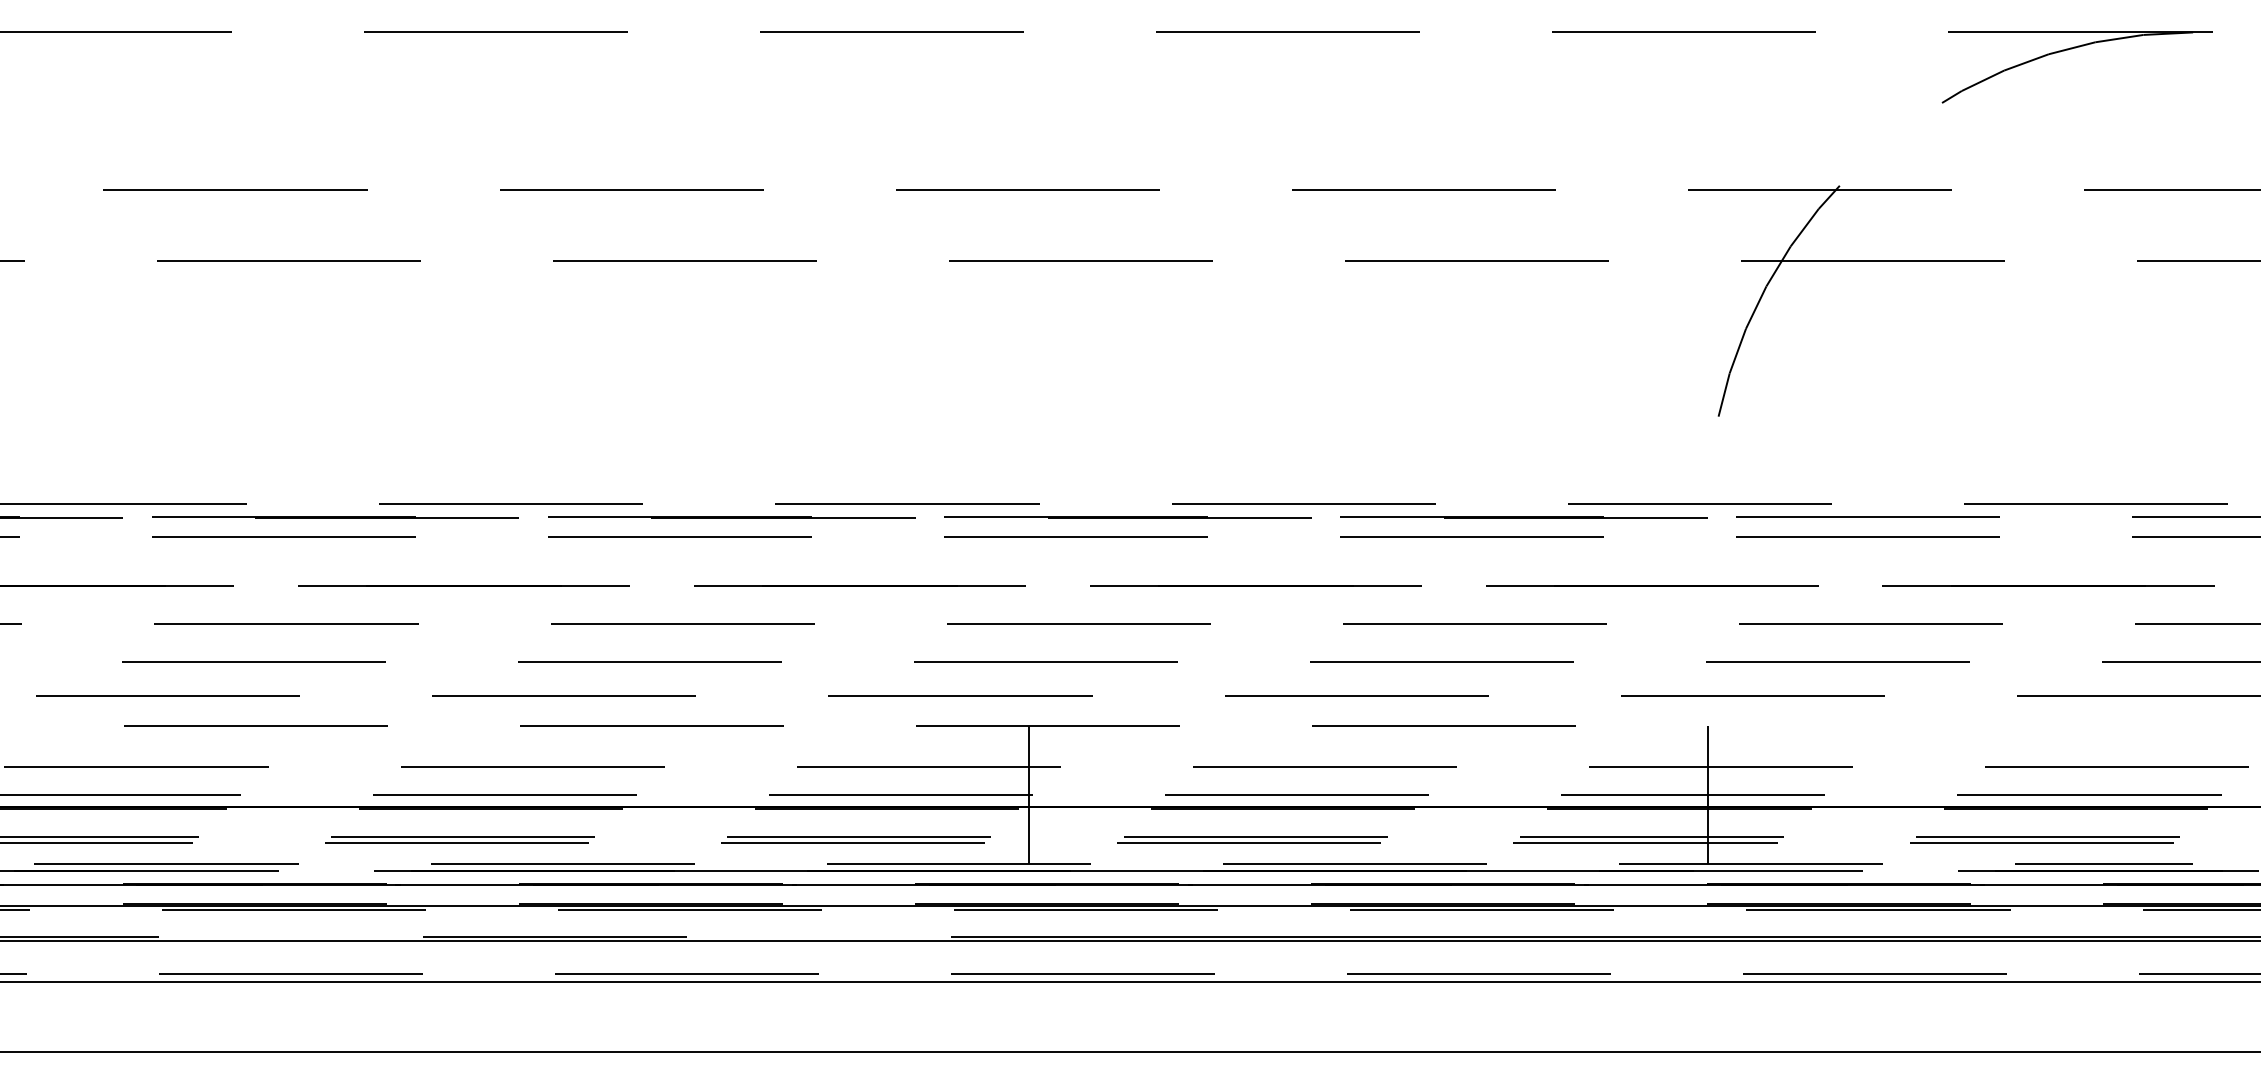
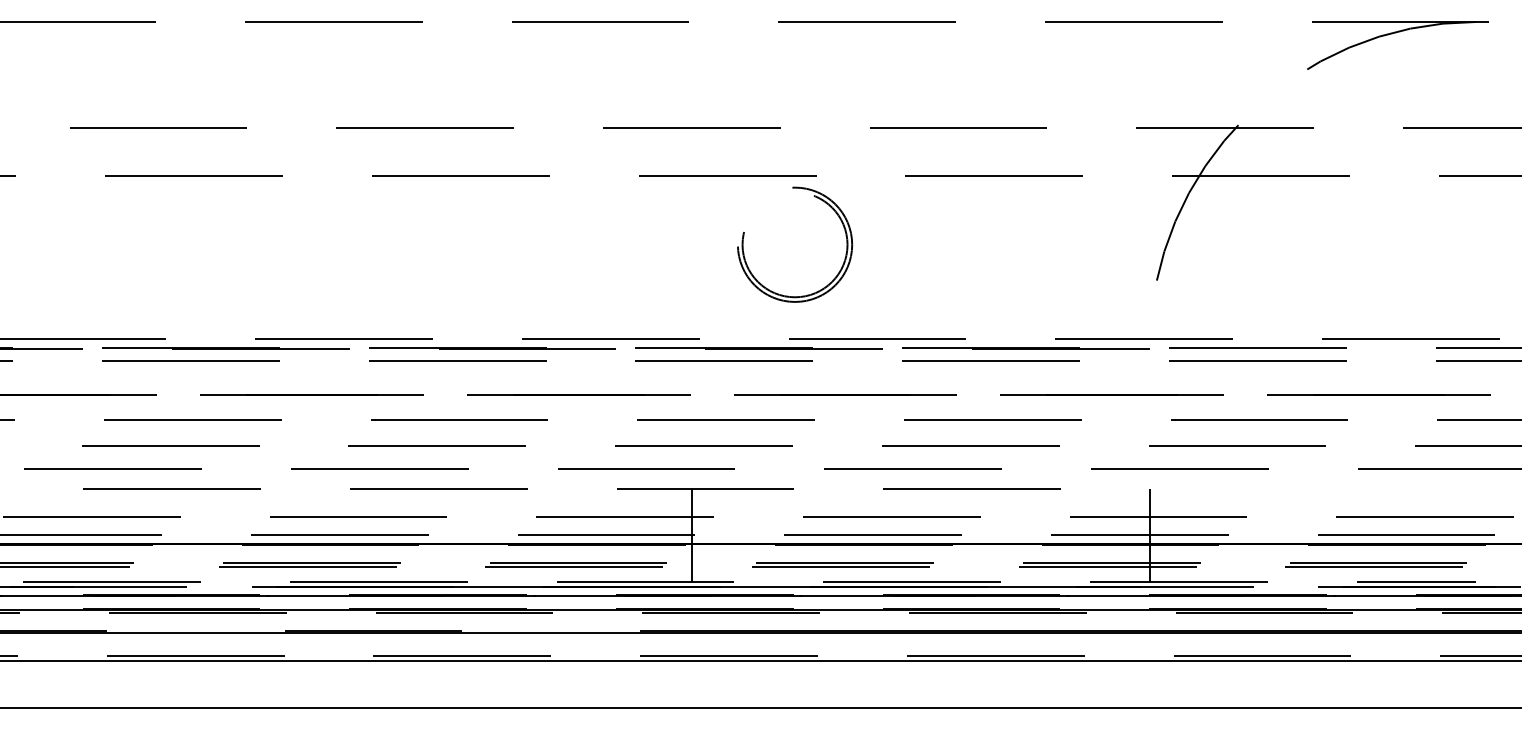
part: (1241, 316) -> (835, 213), added

